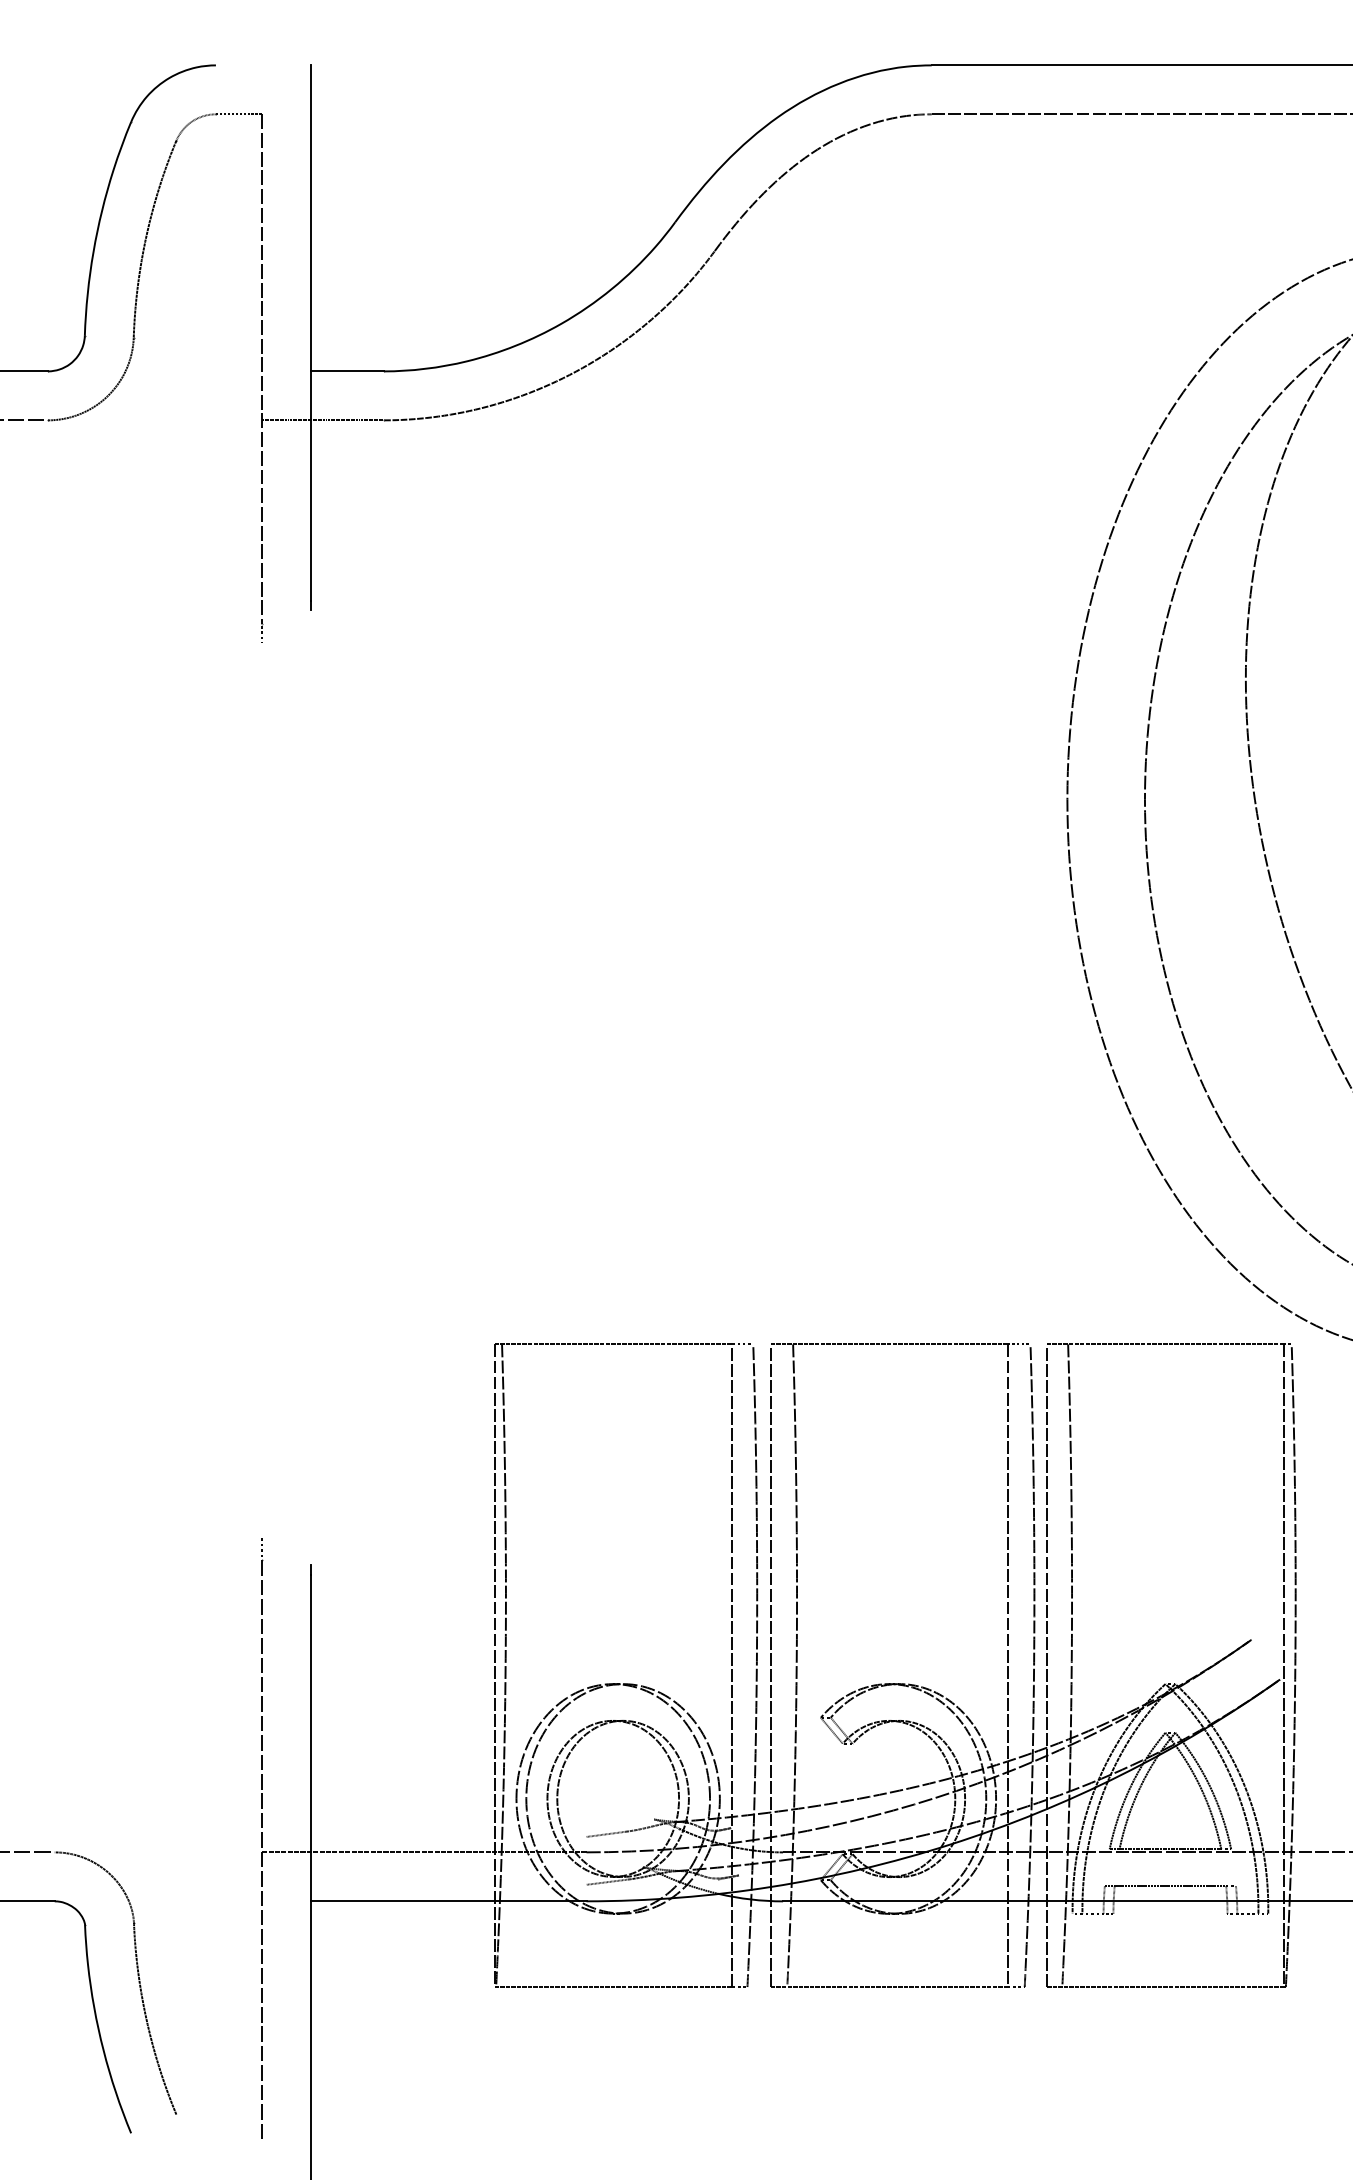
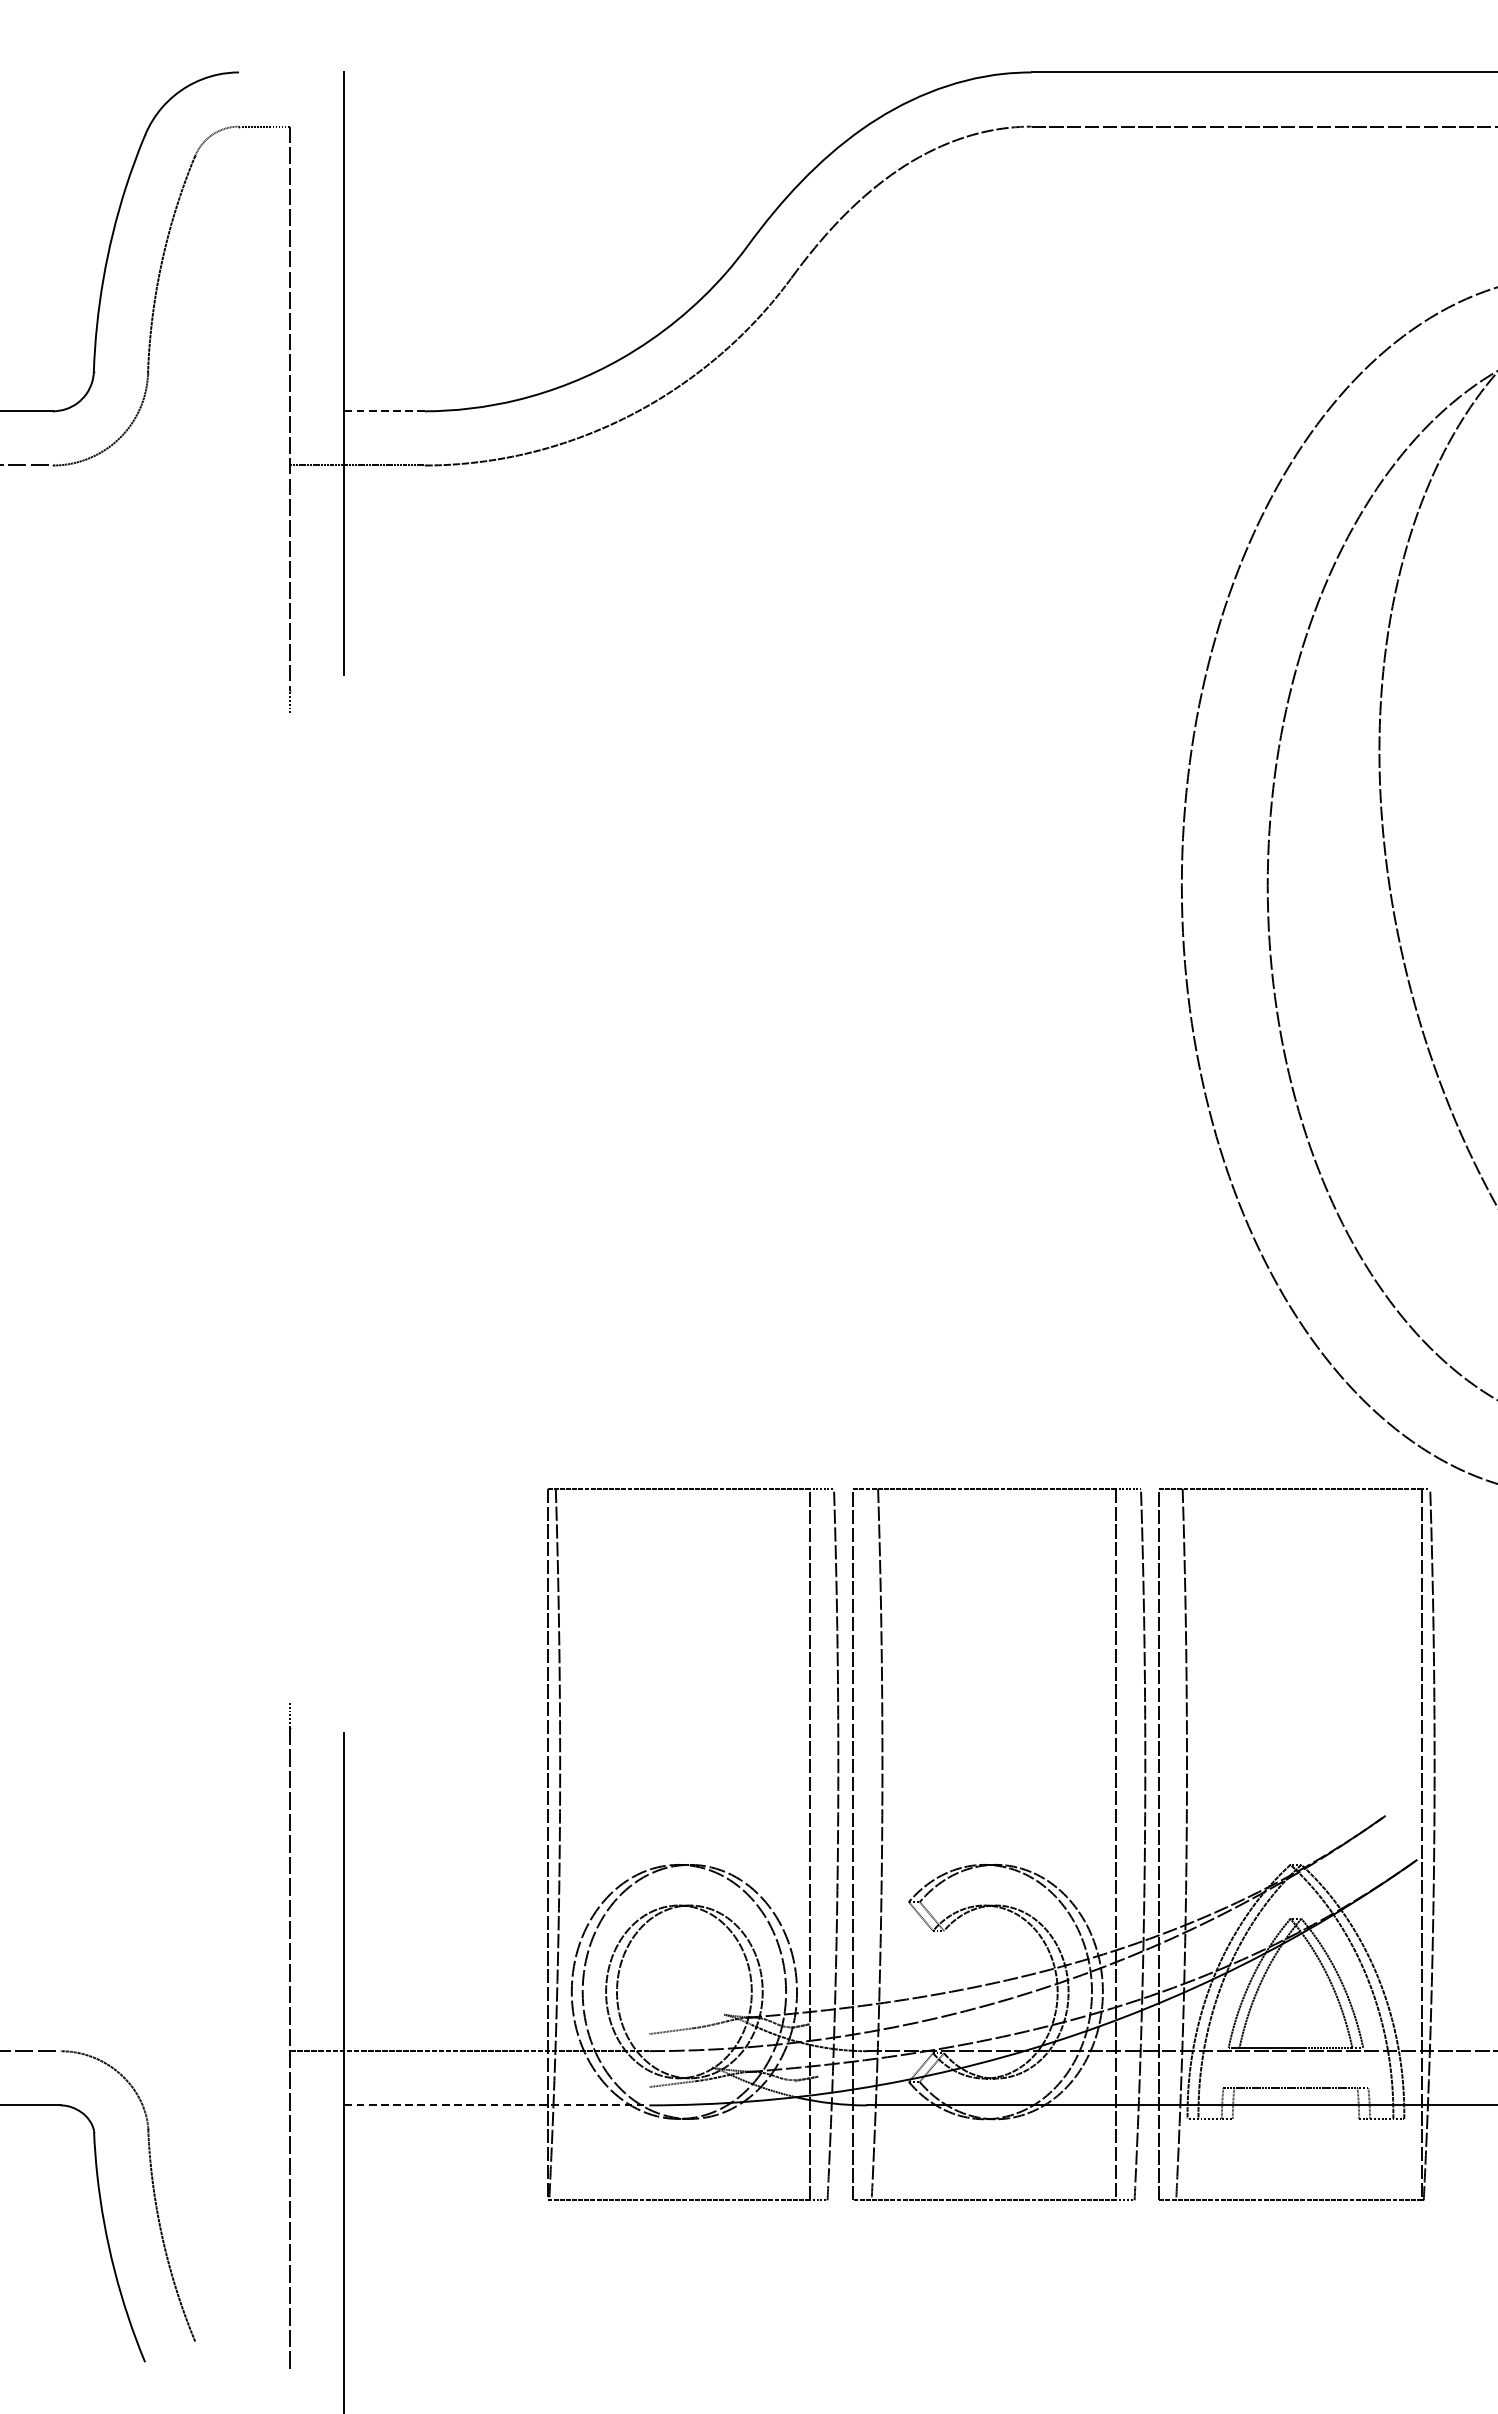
line: (347, 371) -> (384, 411), solid -> dashed
line: (448, 1901) -> (496, 2105), solid -> dashed

